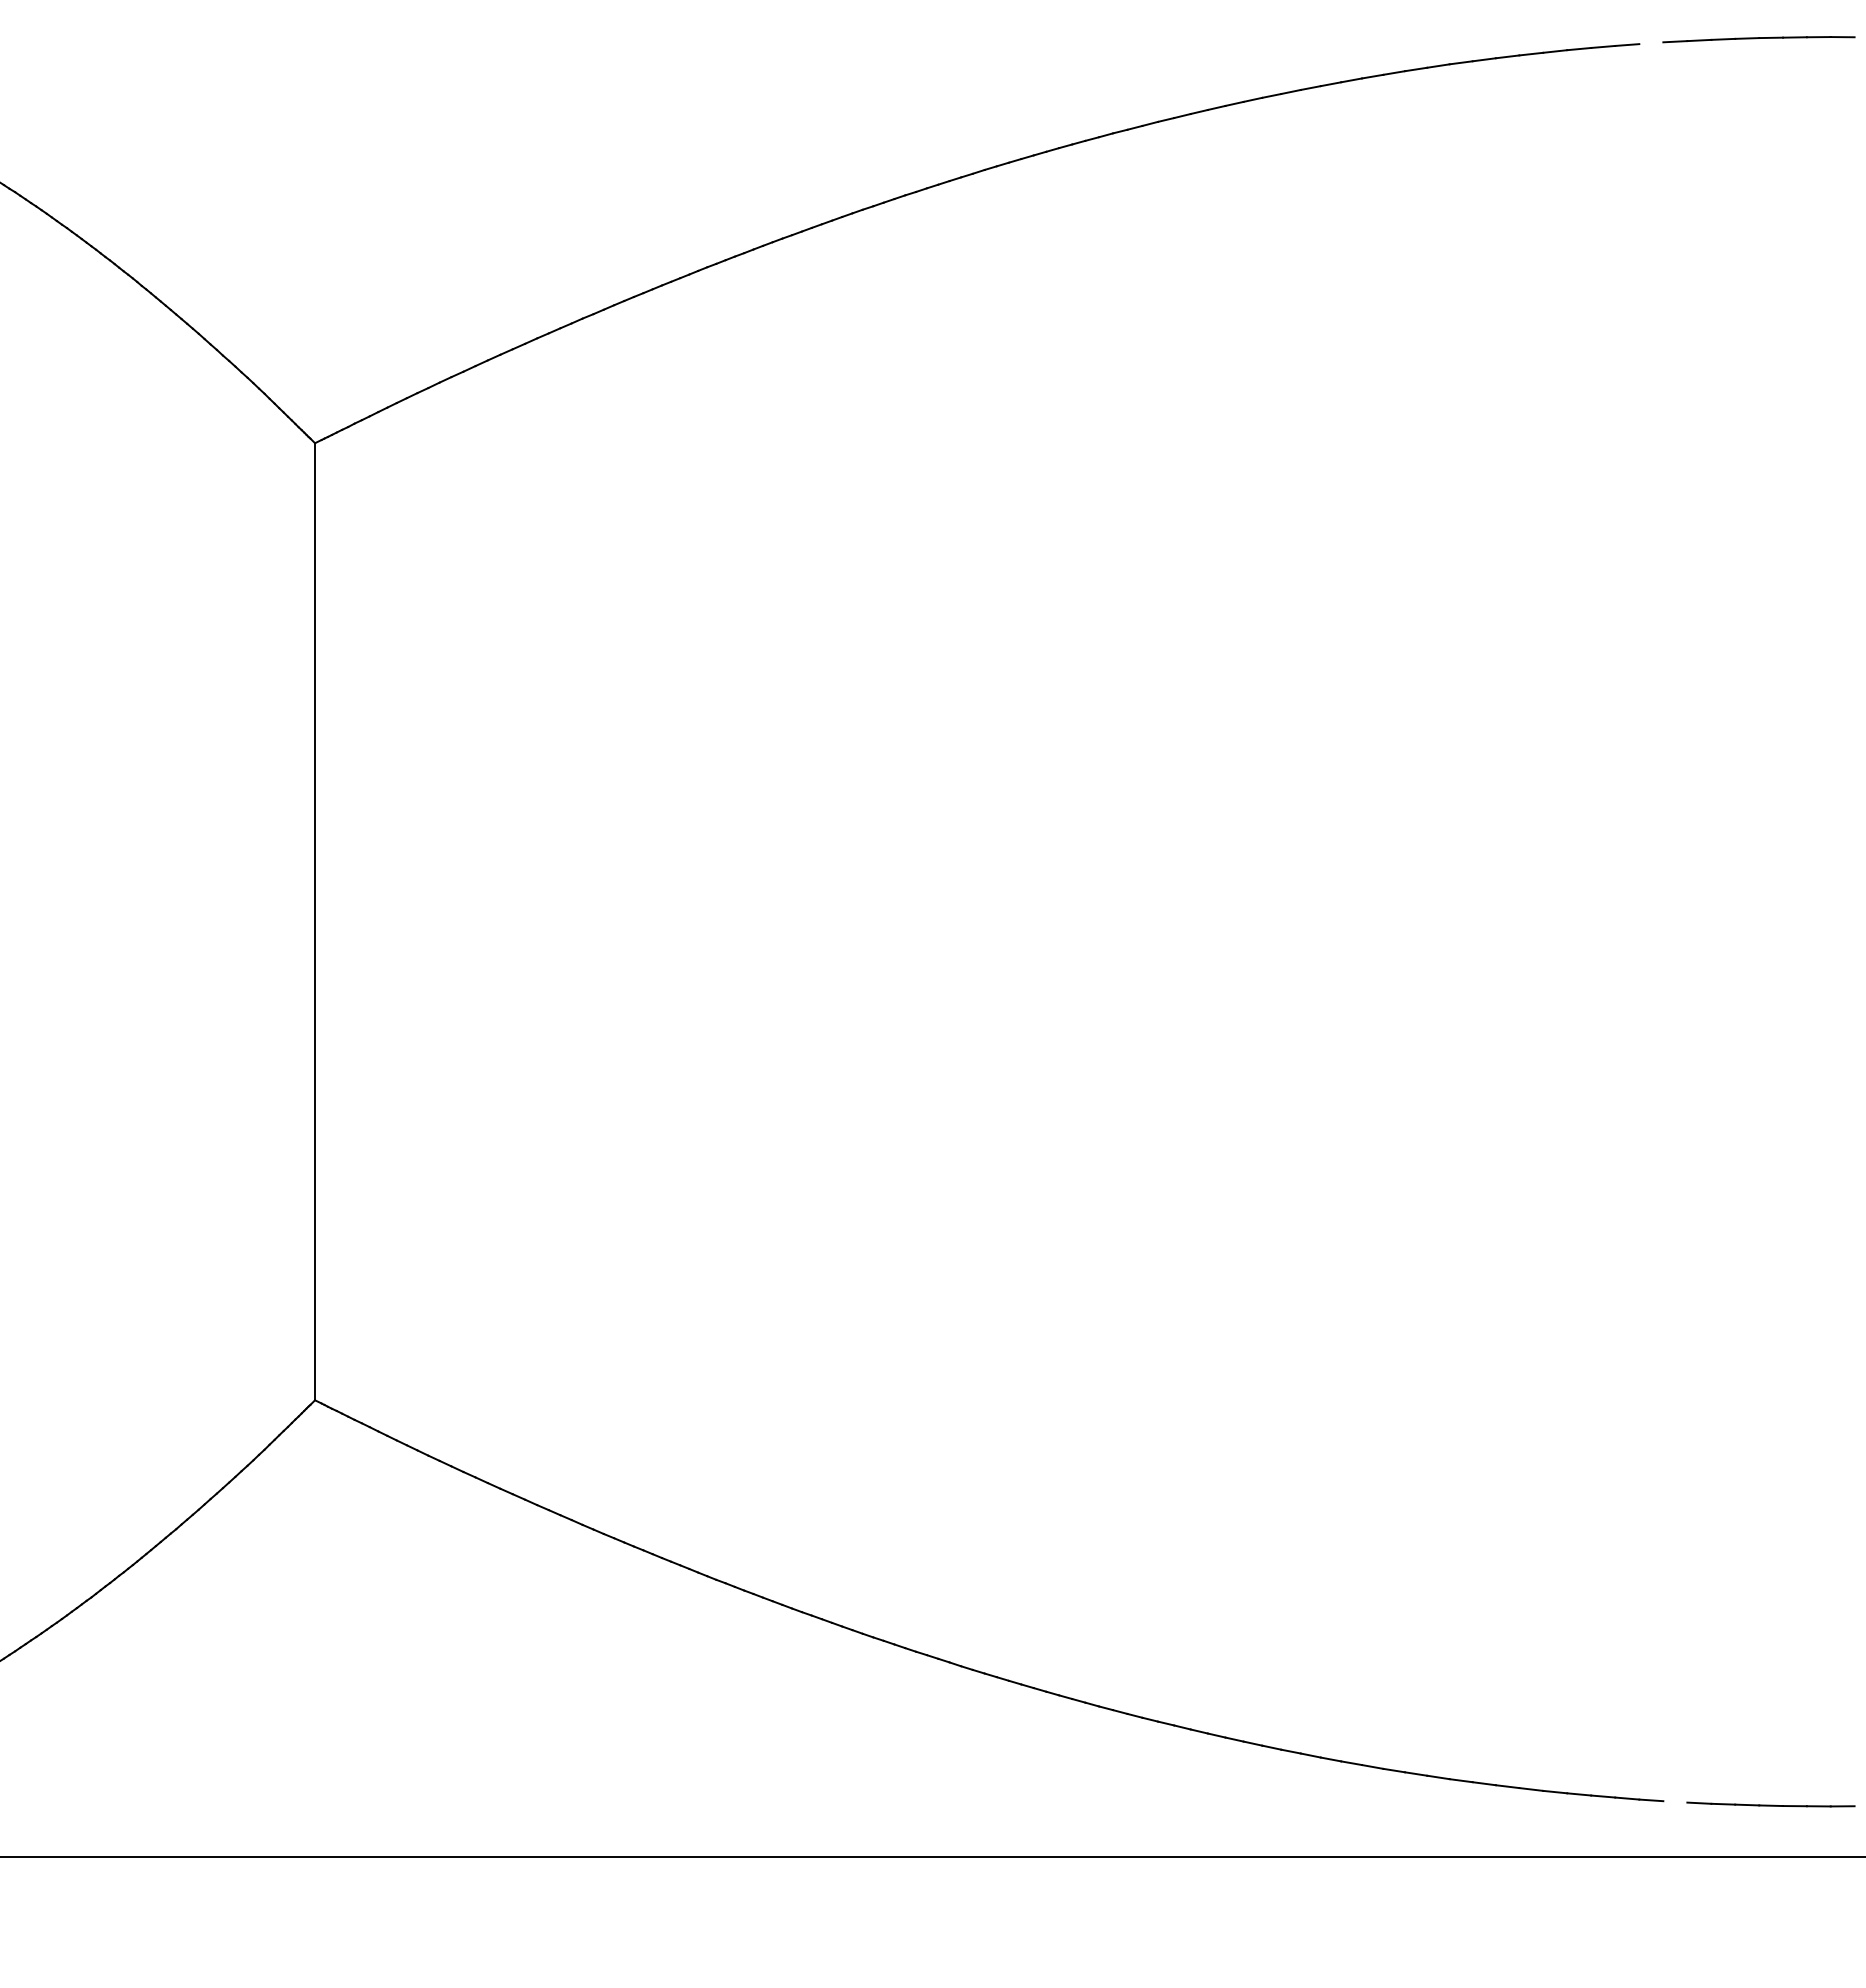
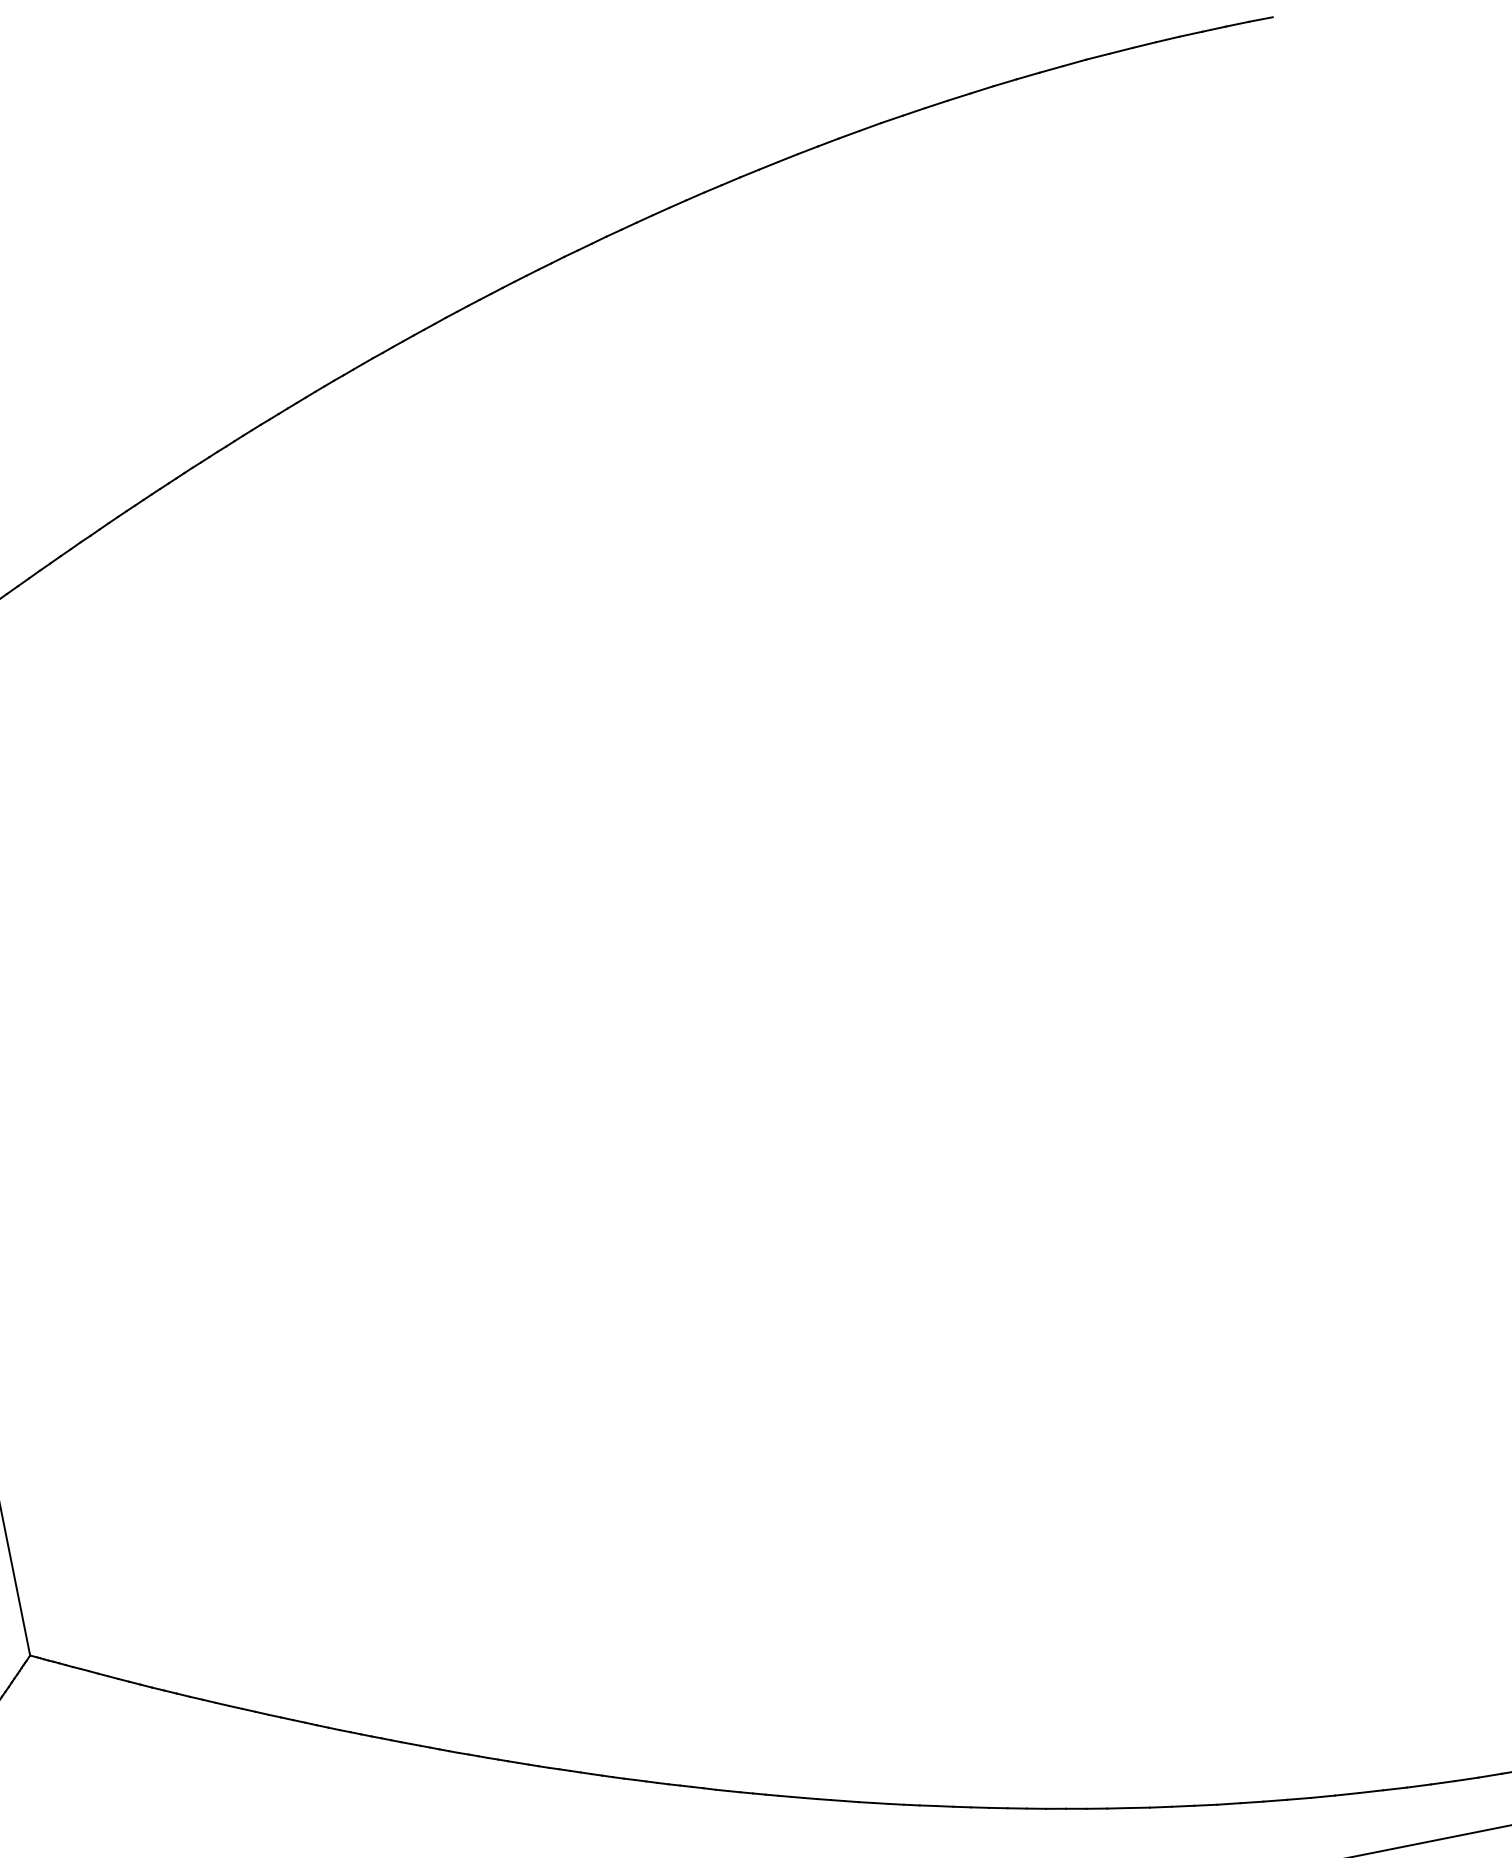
line: (1651, 43) -> (1074, 63), added
line: (1675, 1801) -> (1442, 1782), added

